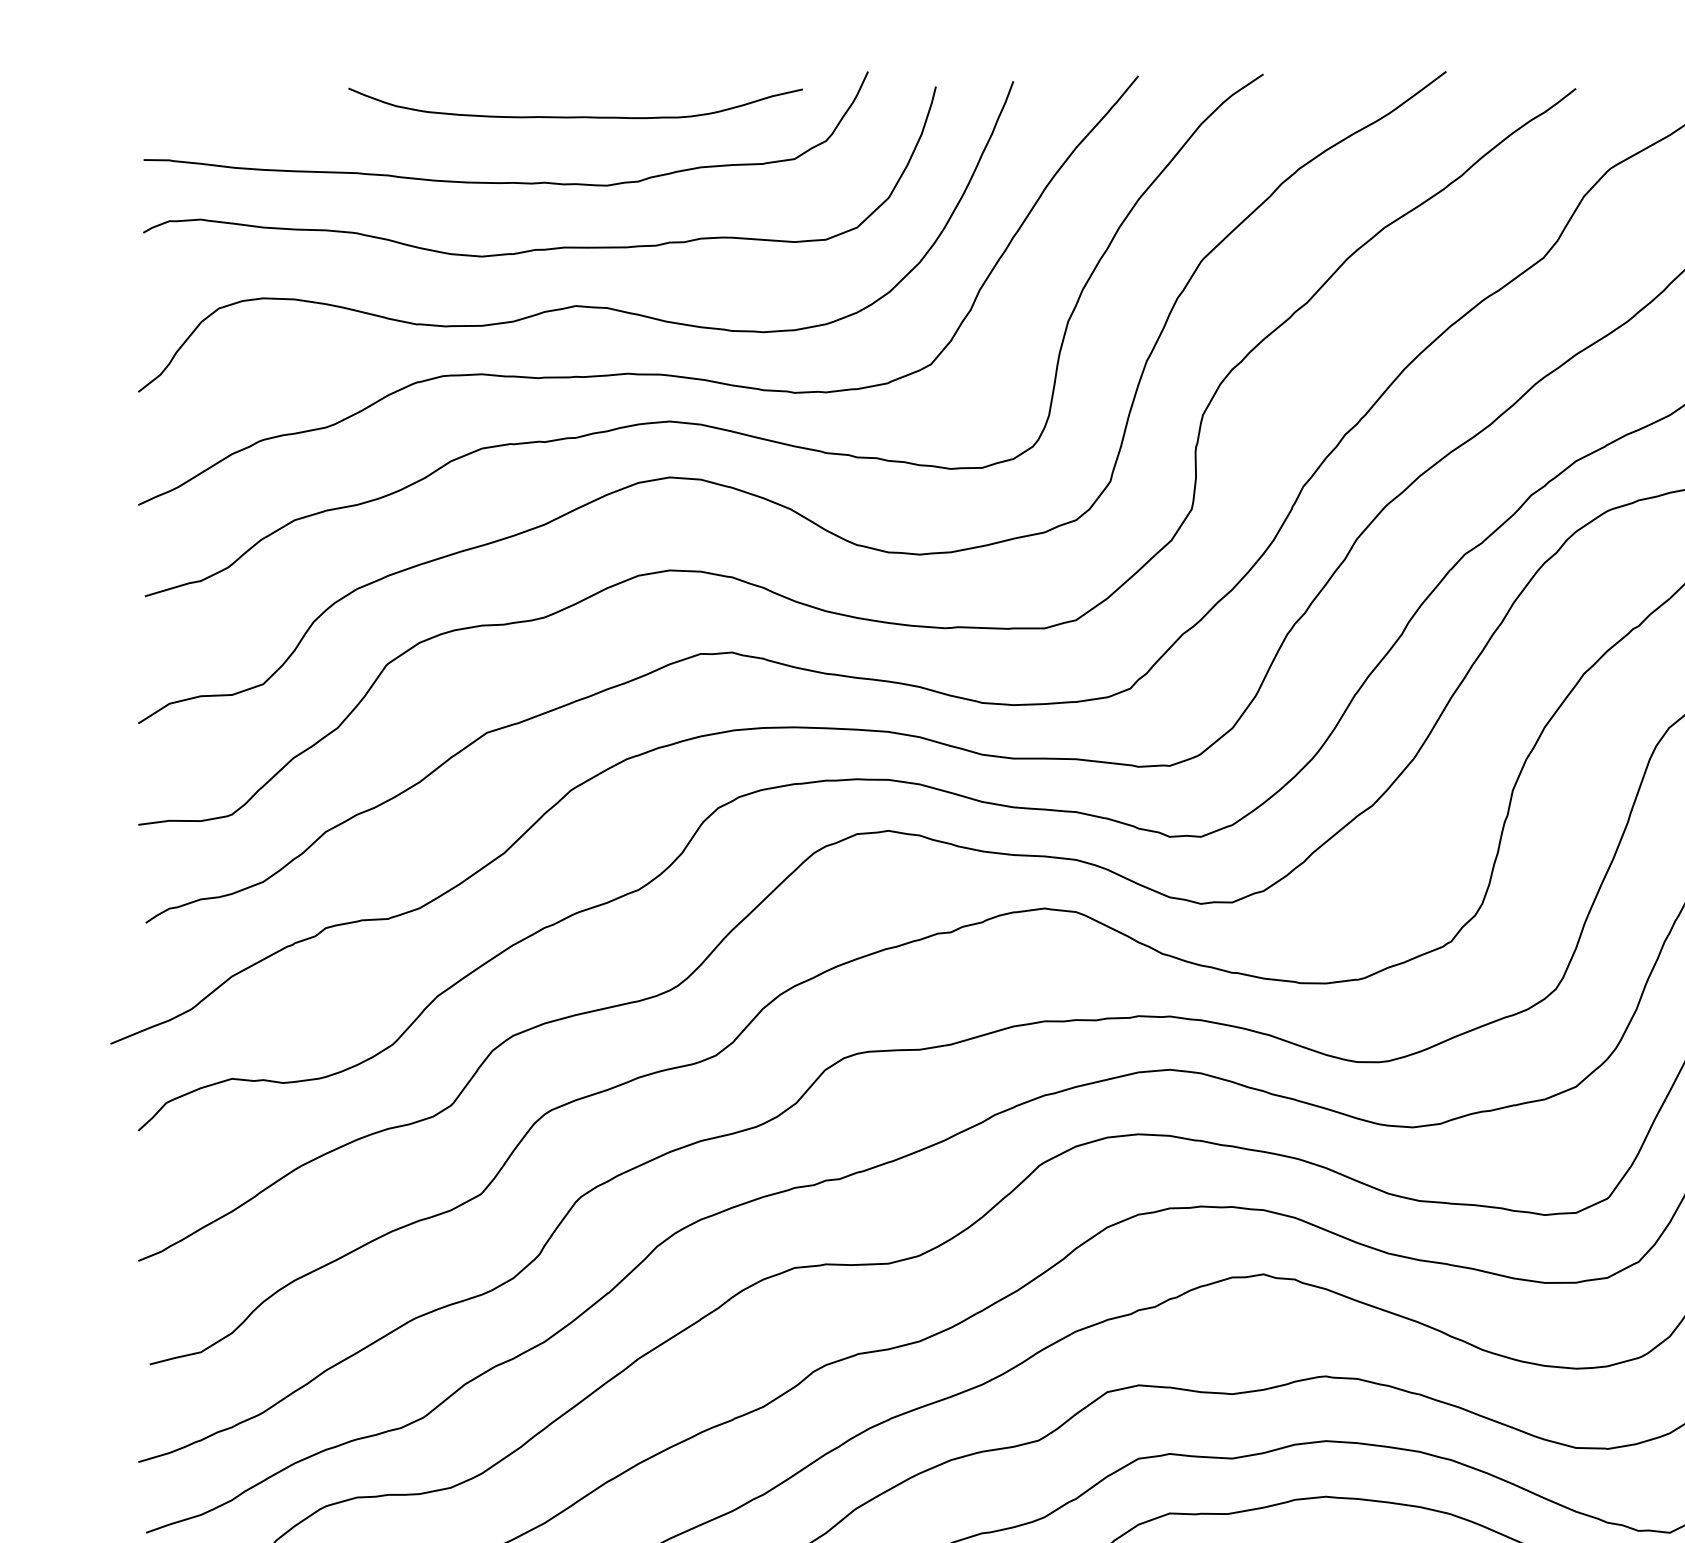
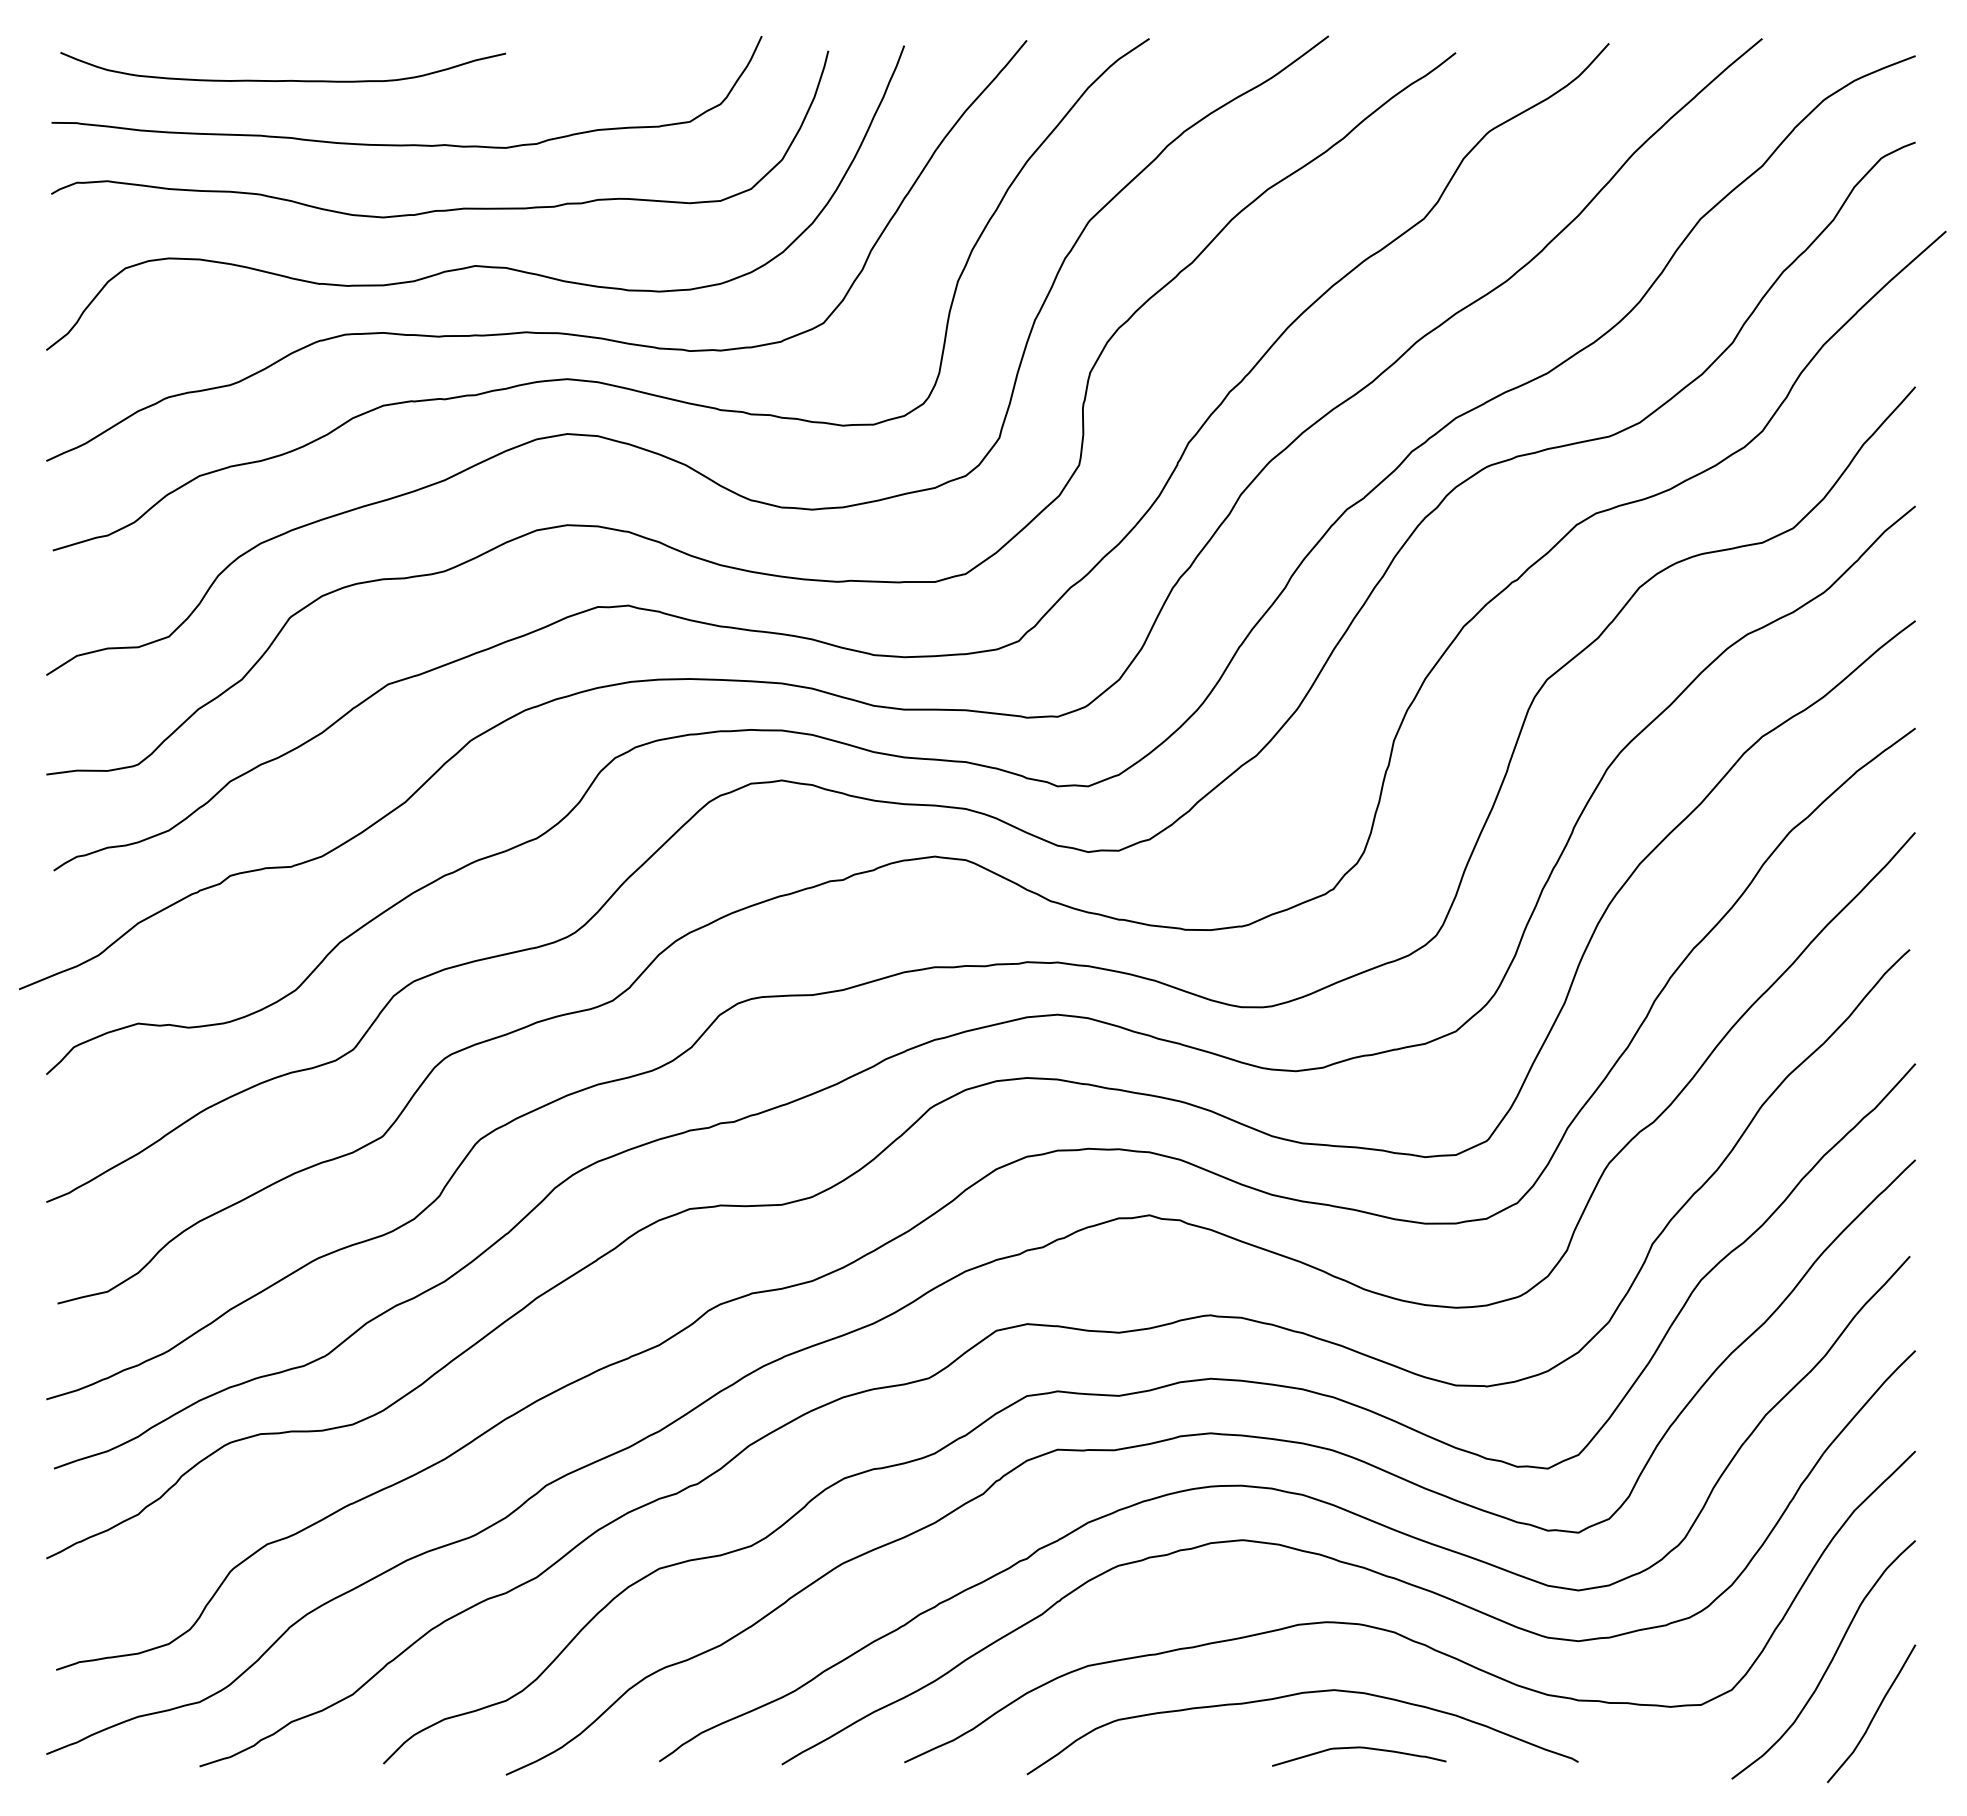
curve: (575, 116) -> (282, 80), moved

